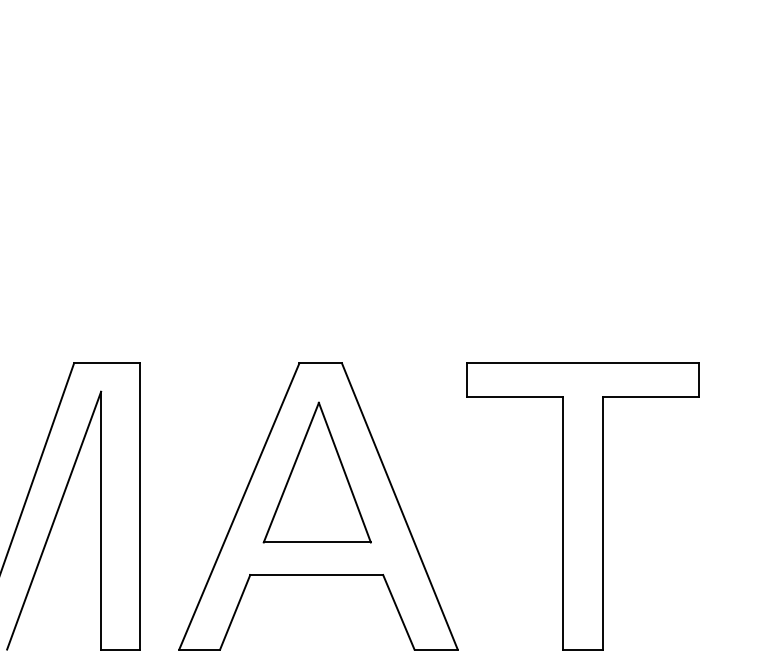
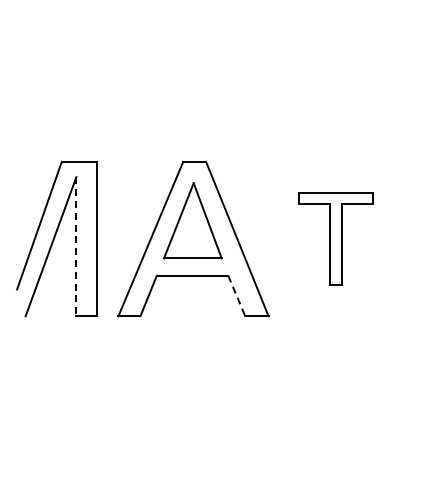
part: (581, 505) -> (335, 238), size x0.6
line: (101, 522) -> (76, 247), solid -> dashed
line: (398, 613) -> (236, 296), solid -> dashed

